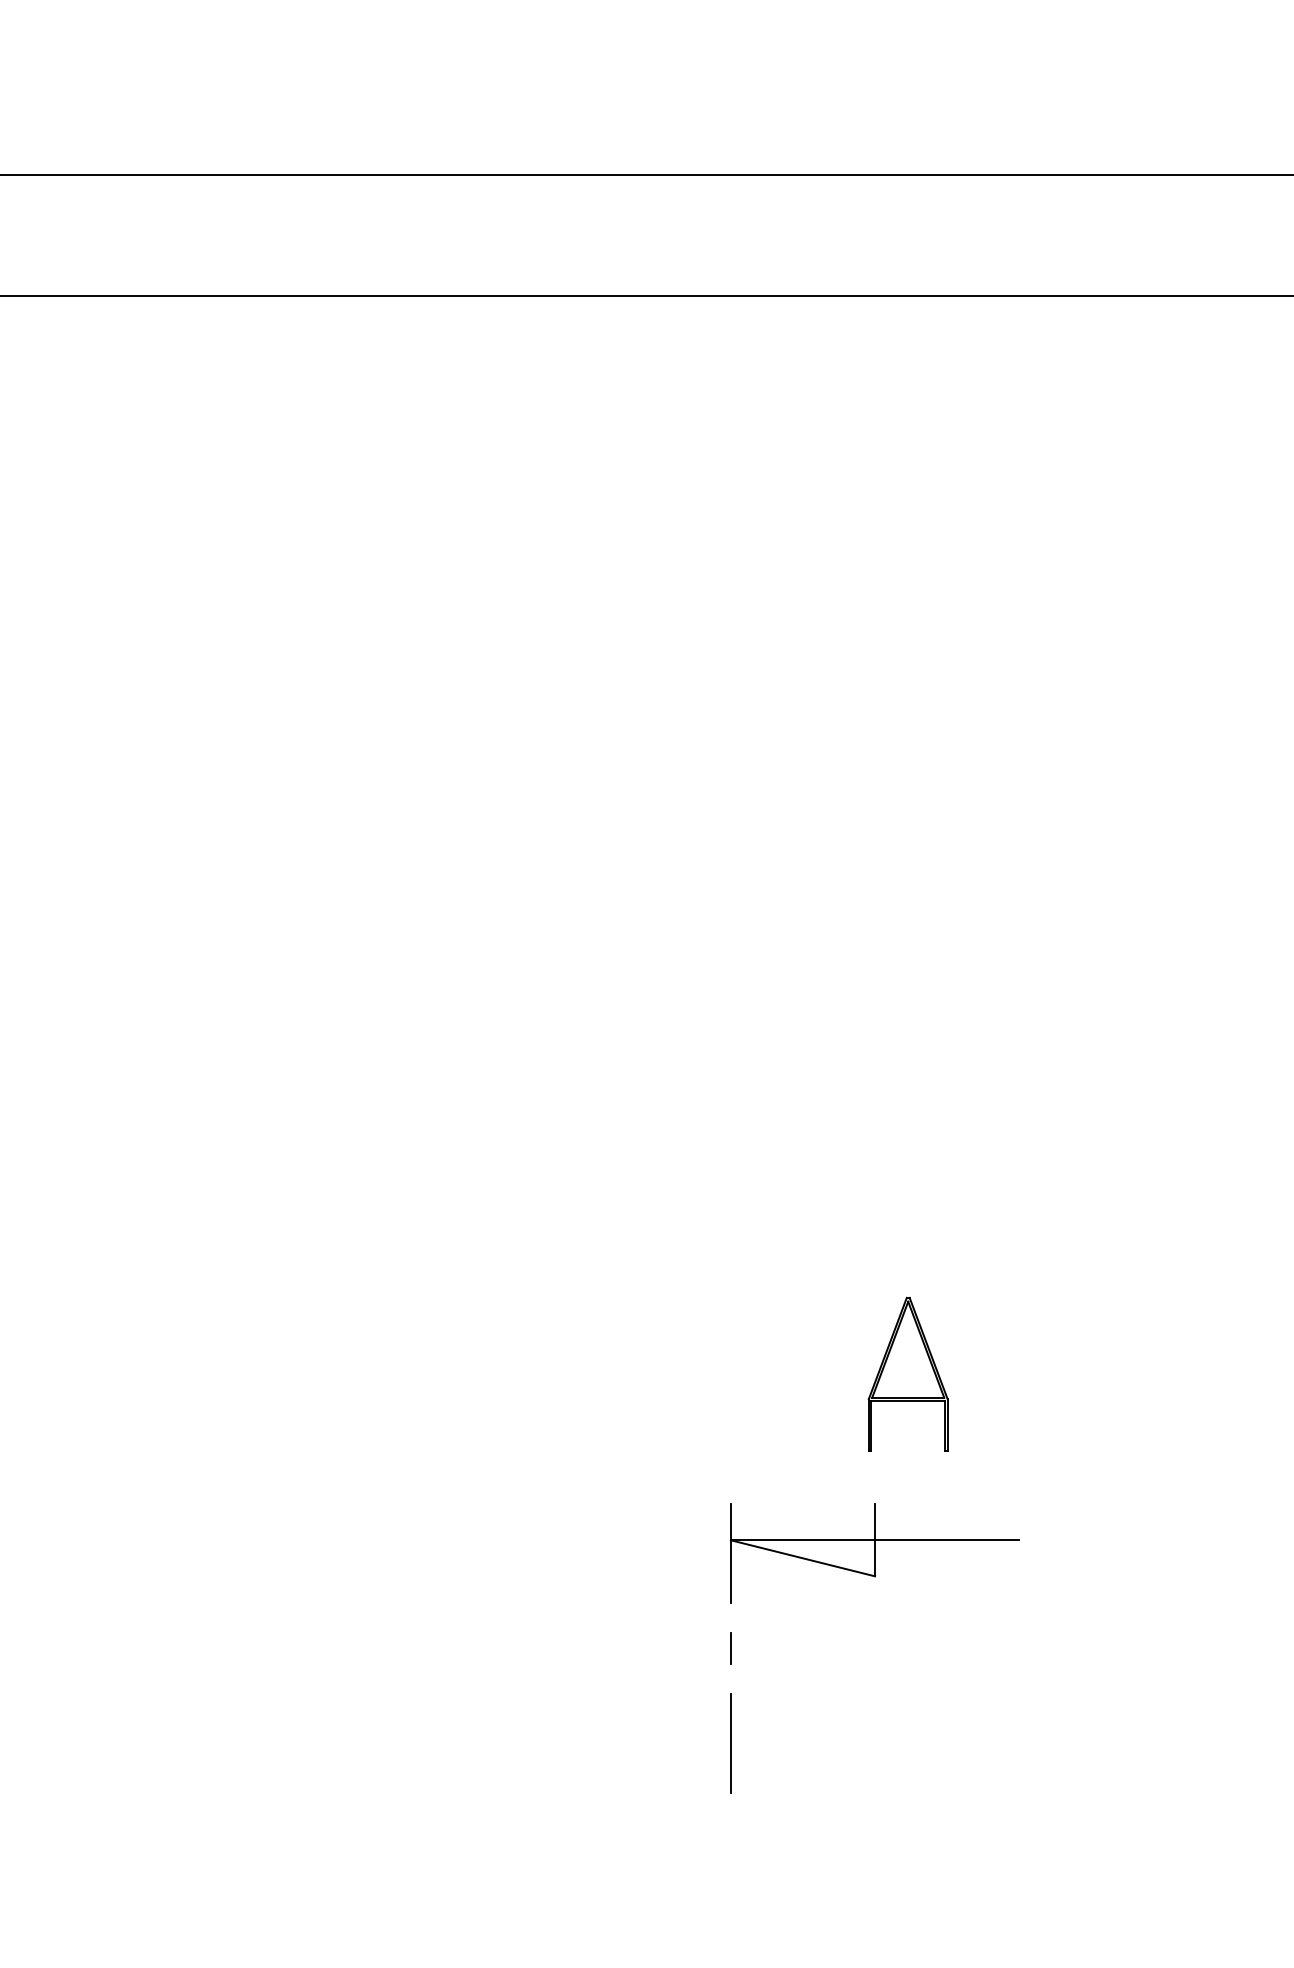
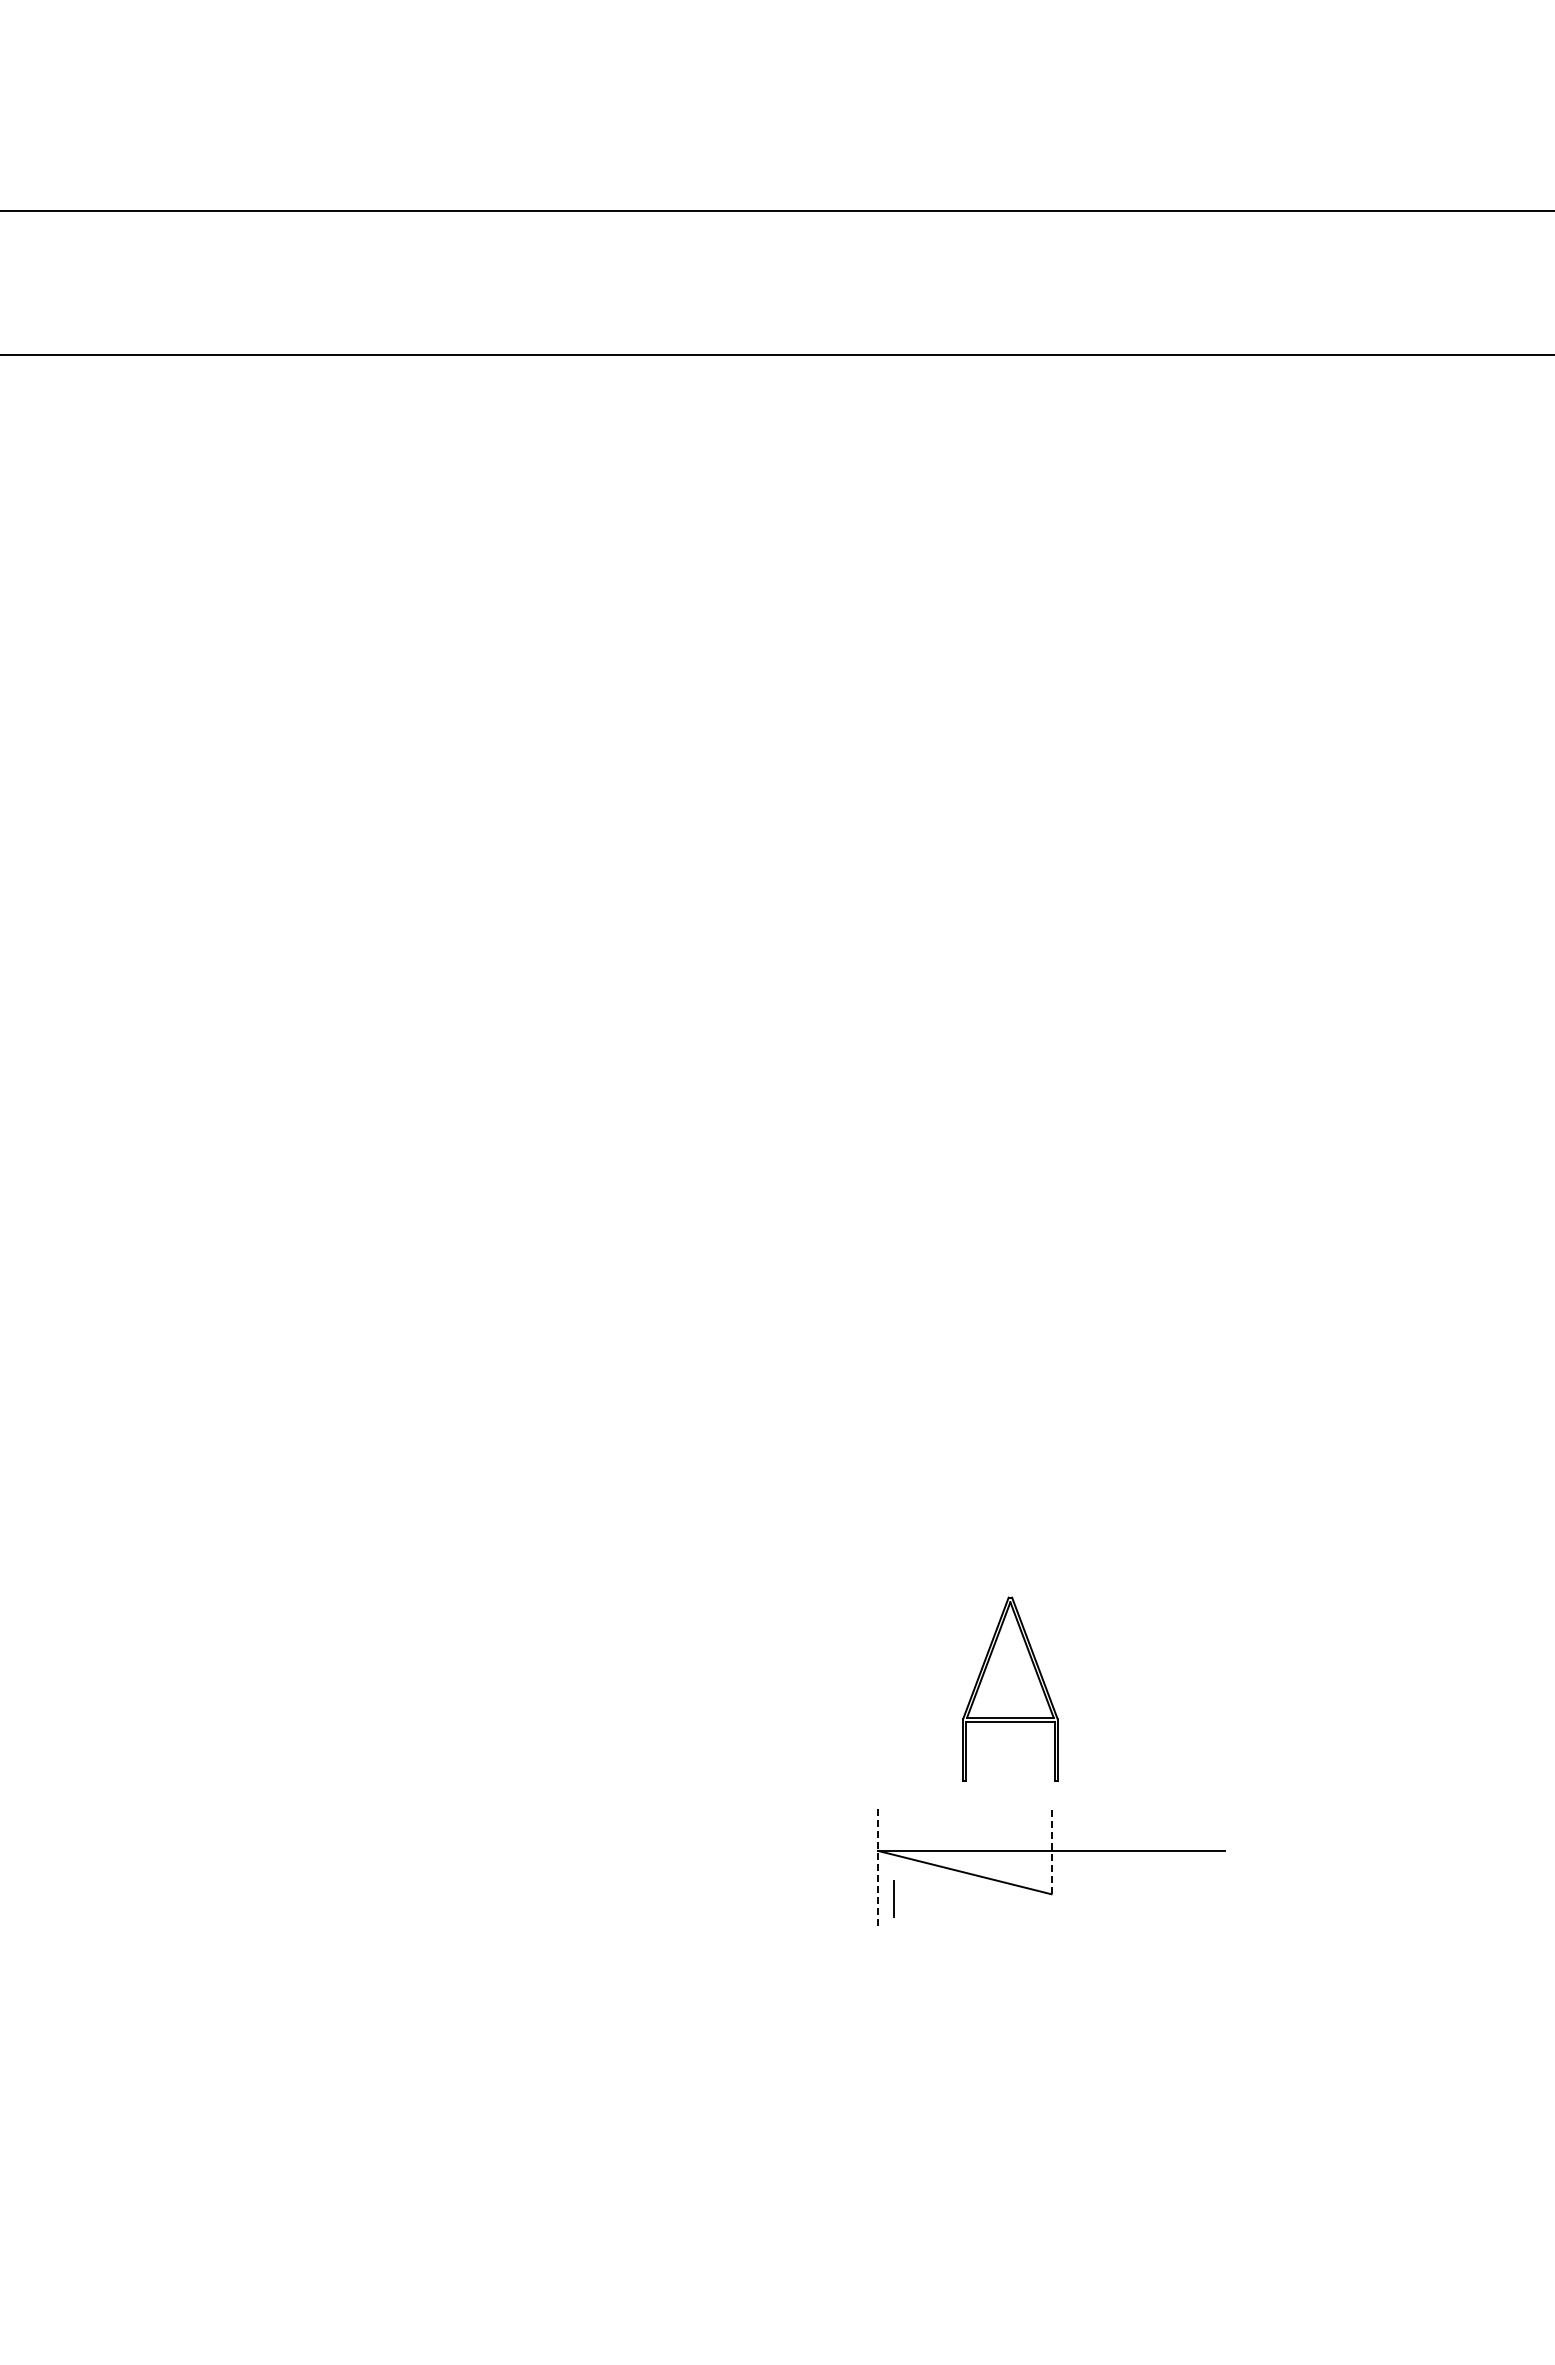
part: (908, 1373) -> (1010, 1688), moved
line: (875, 1539) -> (1051, 1850), solid -> dashed
line: (731, 1553) -> (878, 1866), solid -> dashed
line: (730, 1648) -> (893, 1898), moved
line: (731, 1742) -> (878, 2094), removed

